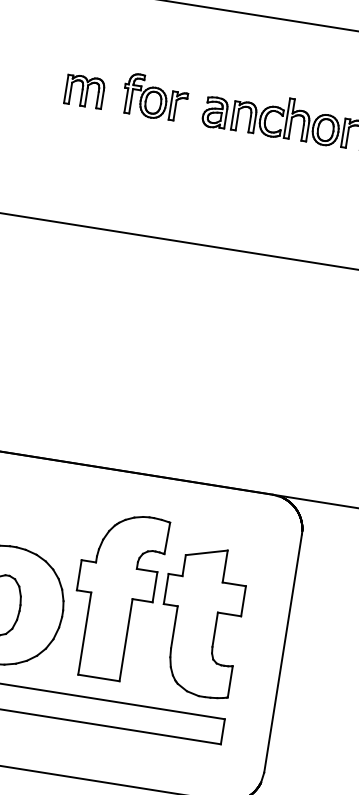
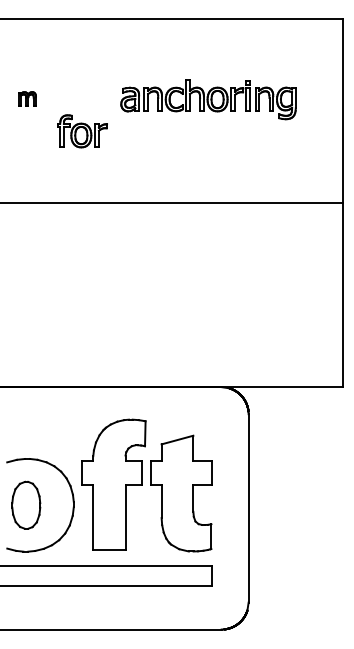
part: (85, 90) -> (27, 98), size x0.6
part: (155, 97) -> (82, 131), moved

